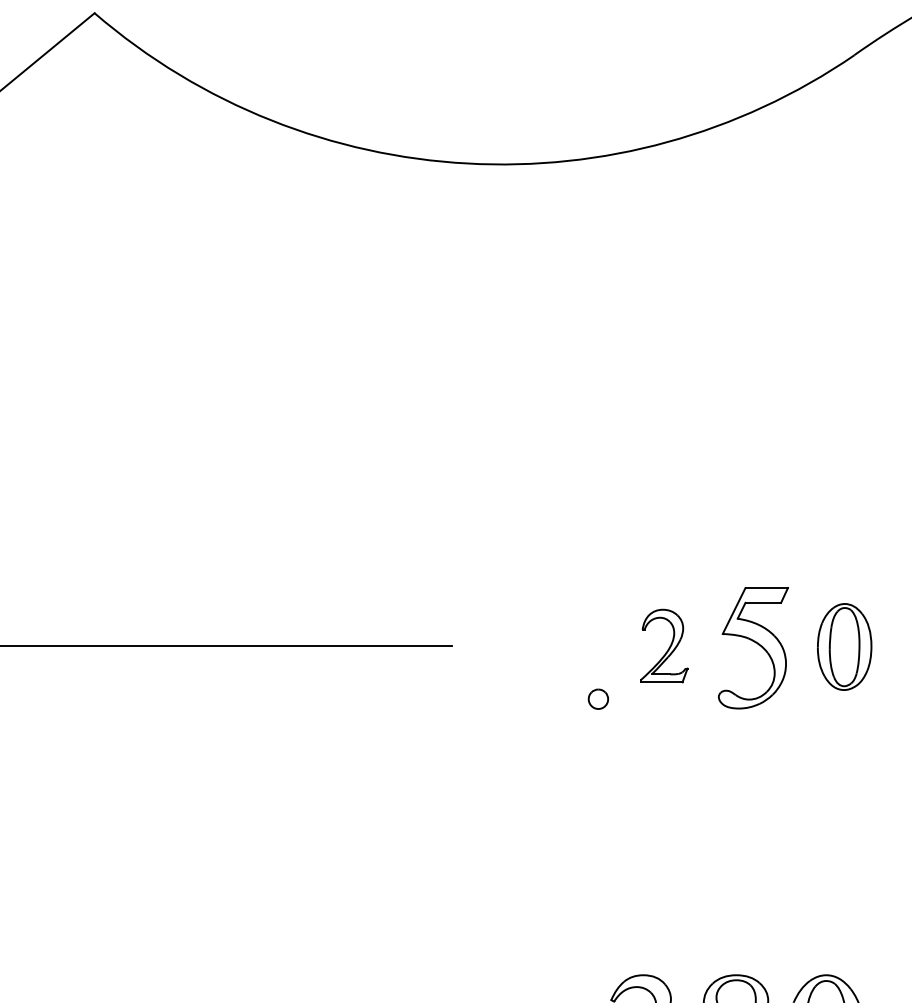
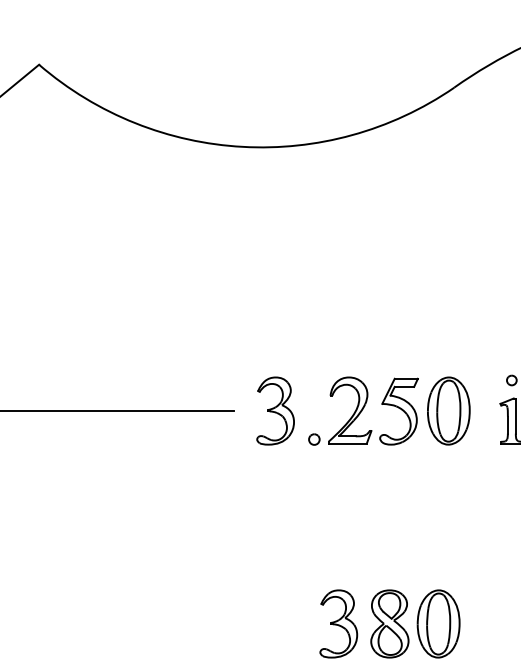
part: (527, 646) -> (275, 410), added
part: (664, 646) -> (350, 410), size x1.67
part: (843, 646) -> (448, 410), size x1.43

